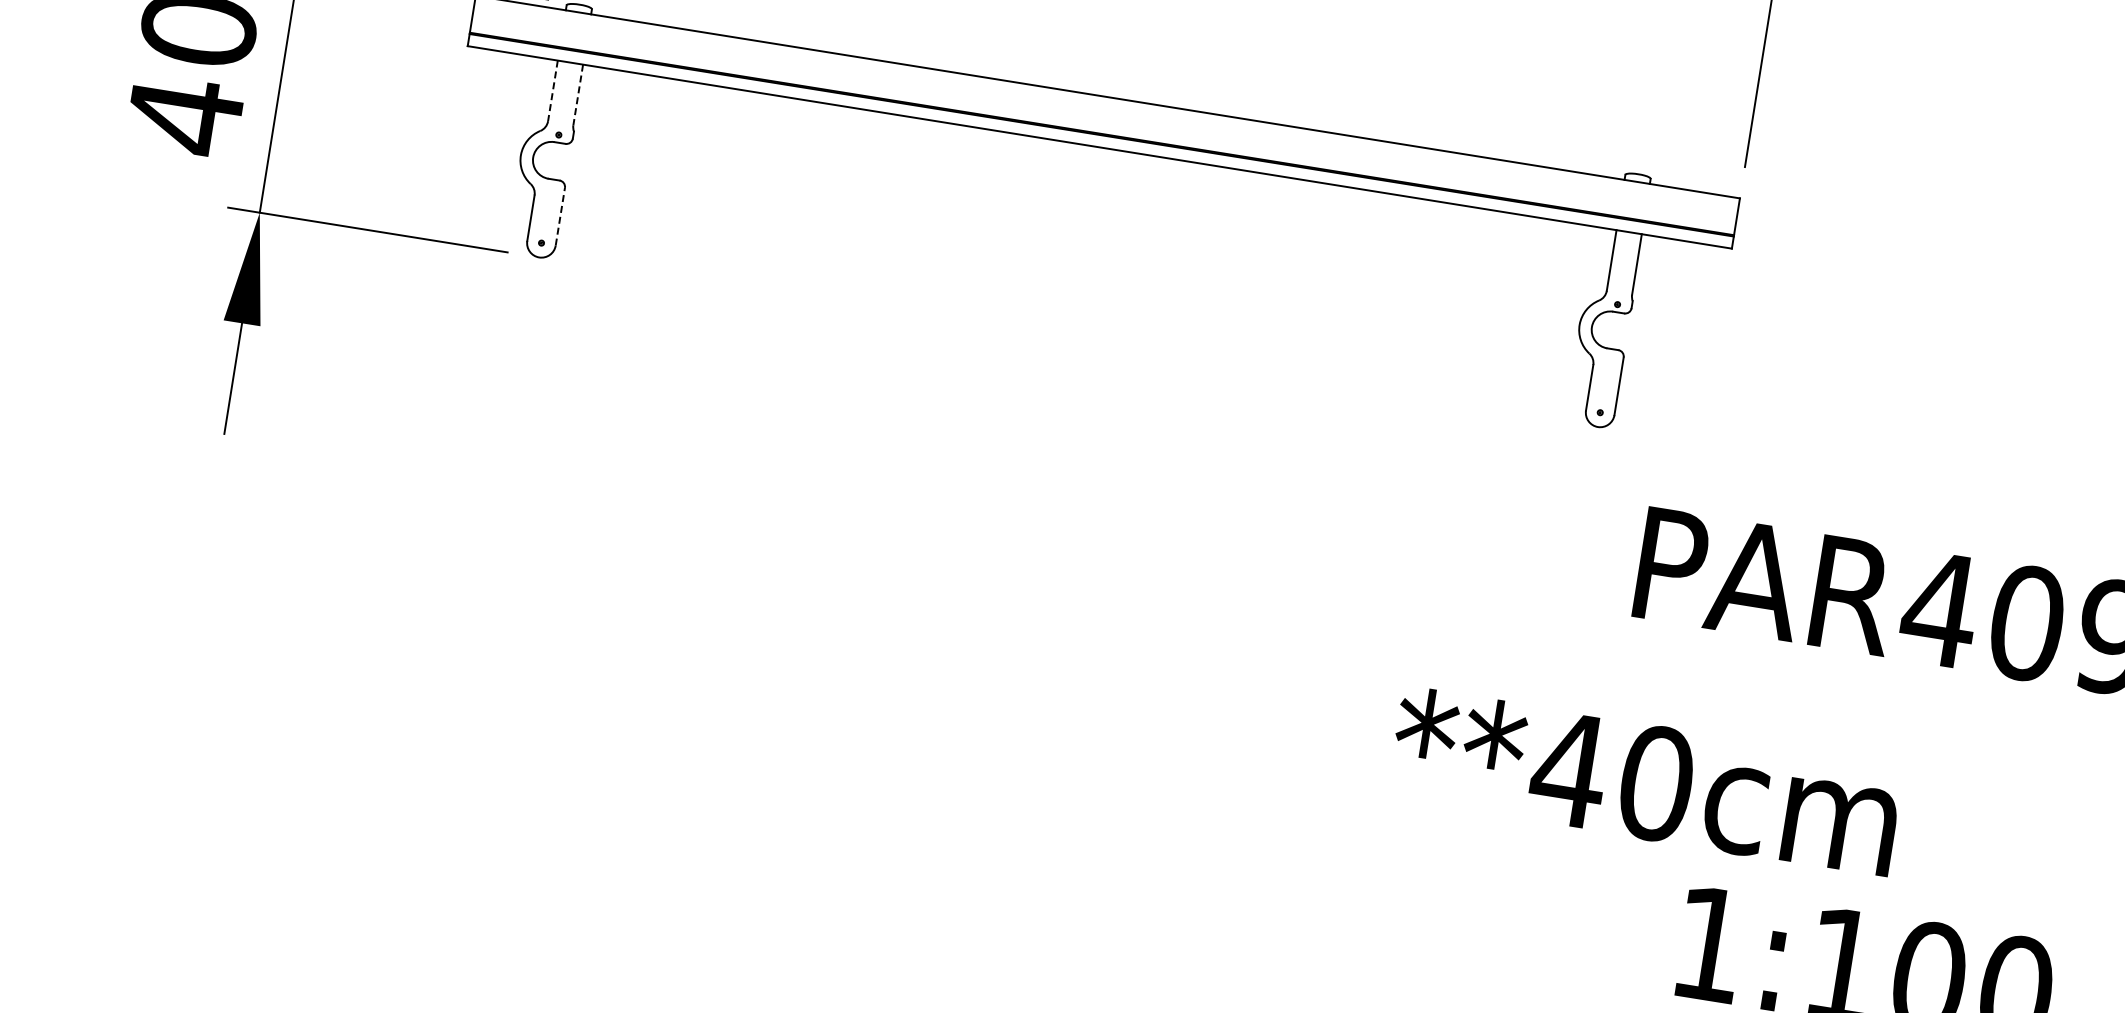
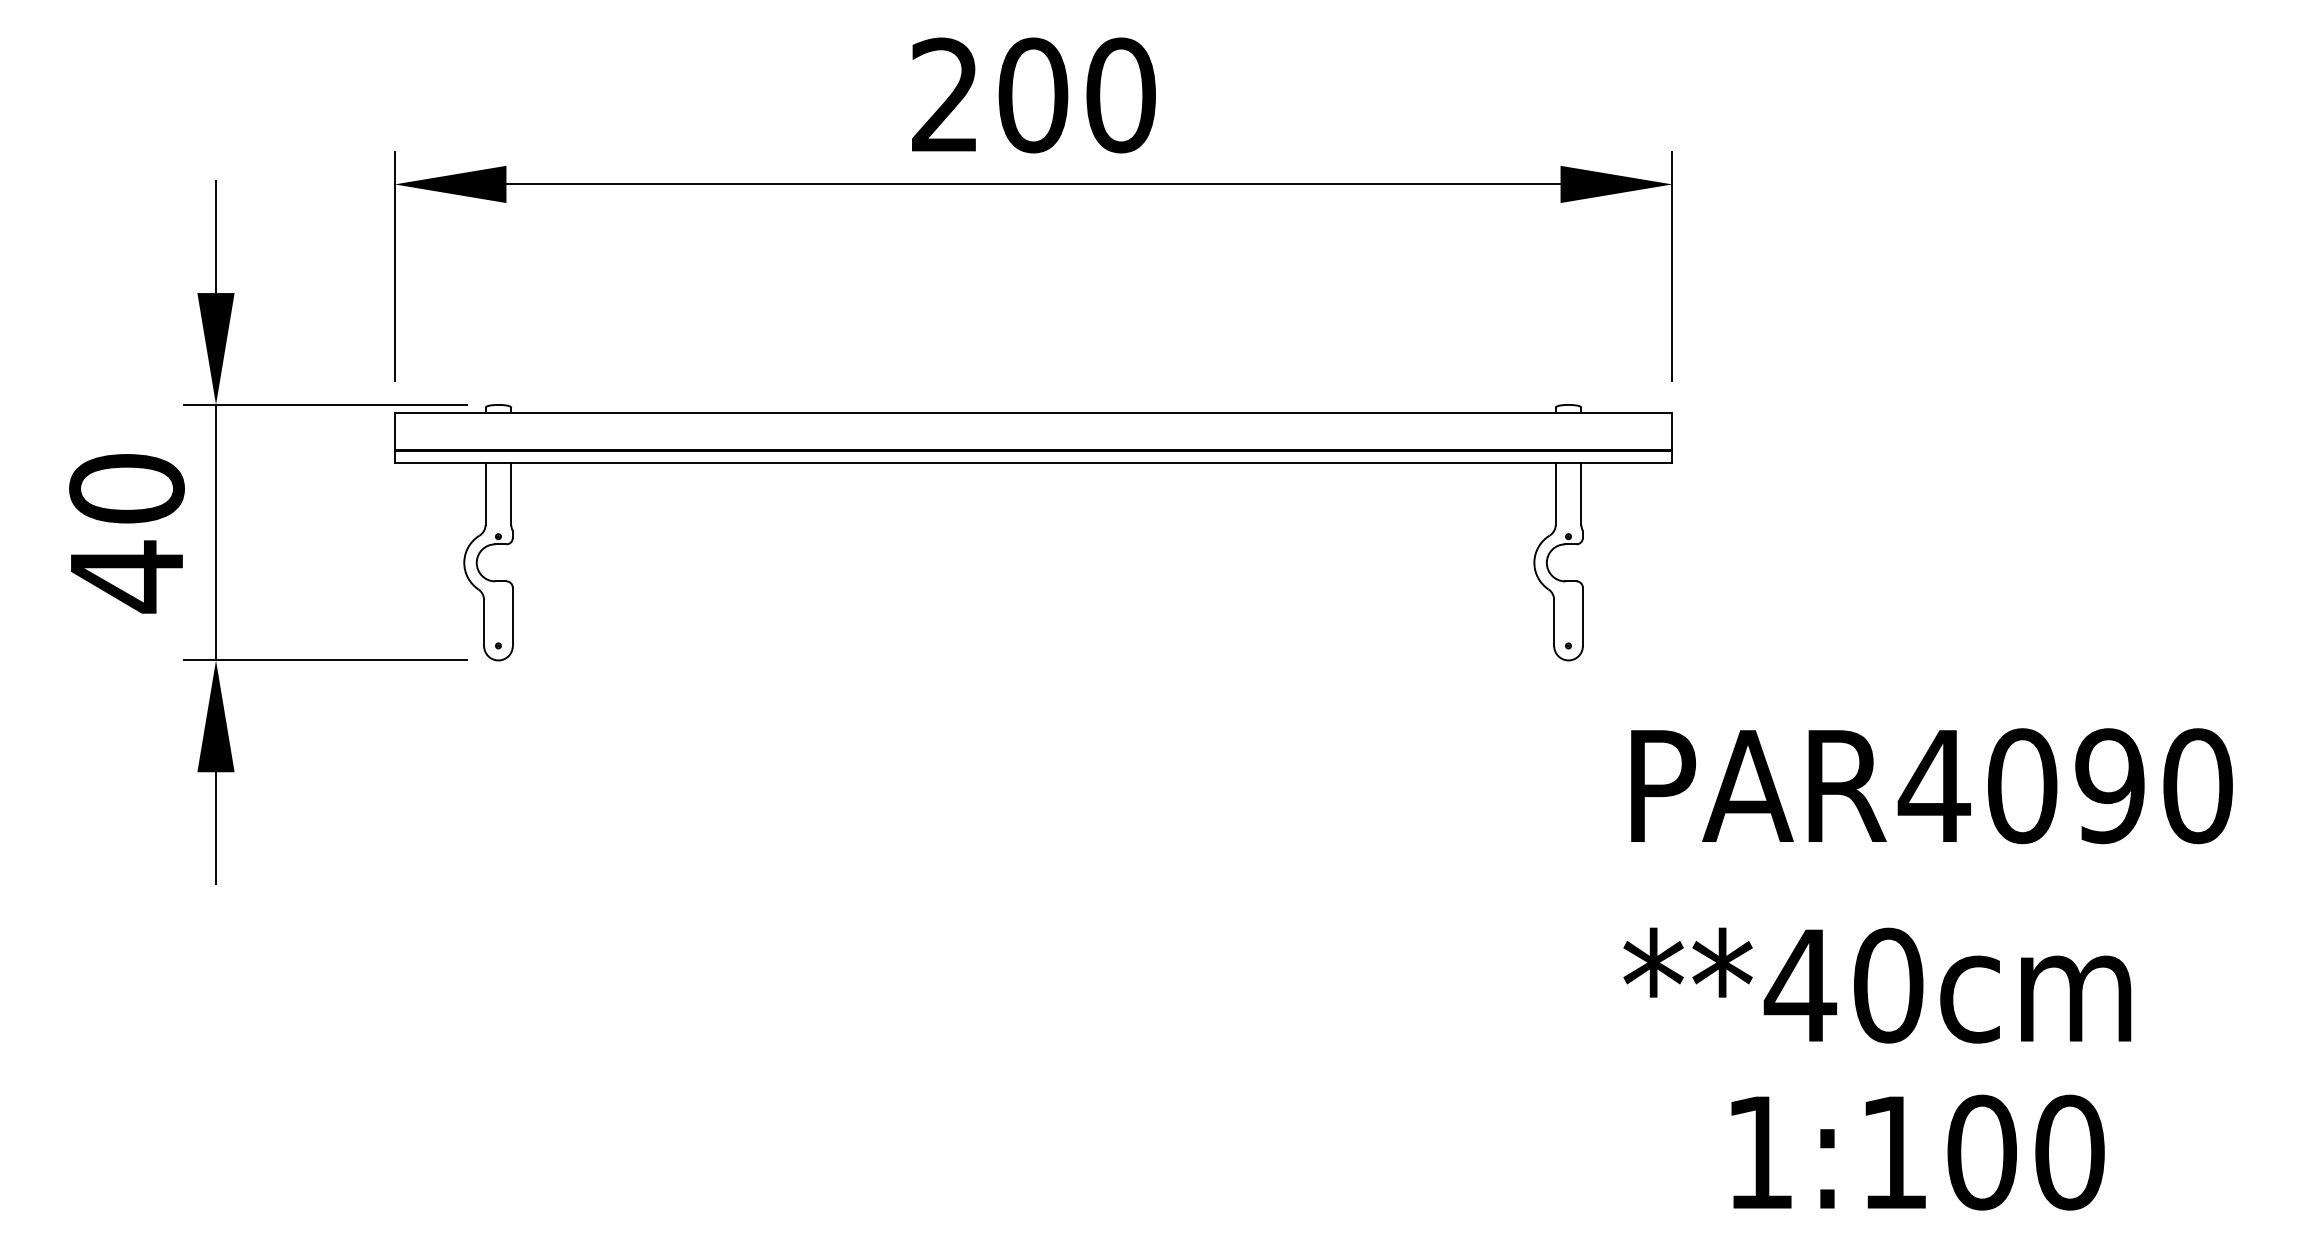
line: (552, 91) -> (485, 494), dashed -> solid
line: (578, 95) -> (511, 494), dashed -> solid
line: (560, 216) -> (512, 616), dashed -> solid
text: (1645, 781) -> (1877, 985), moved

